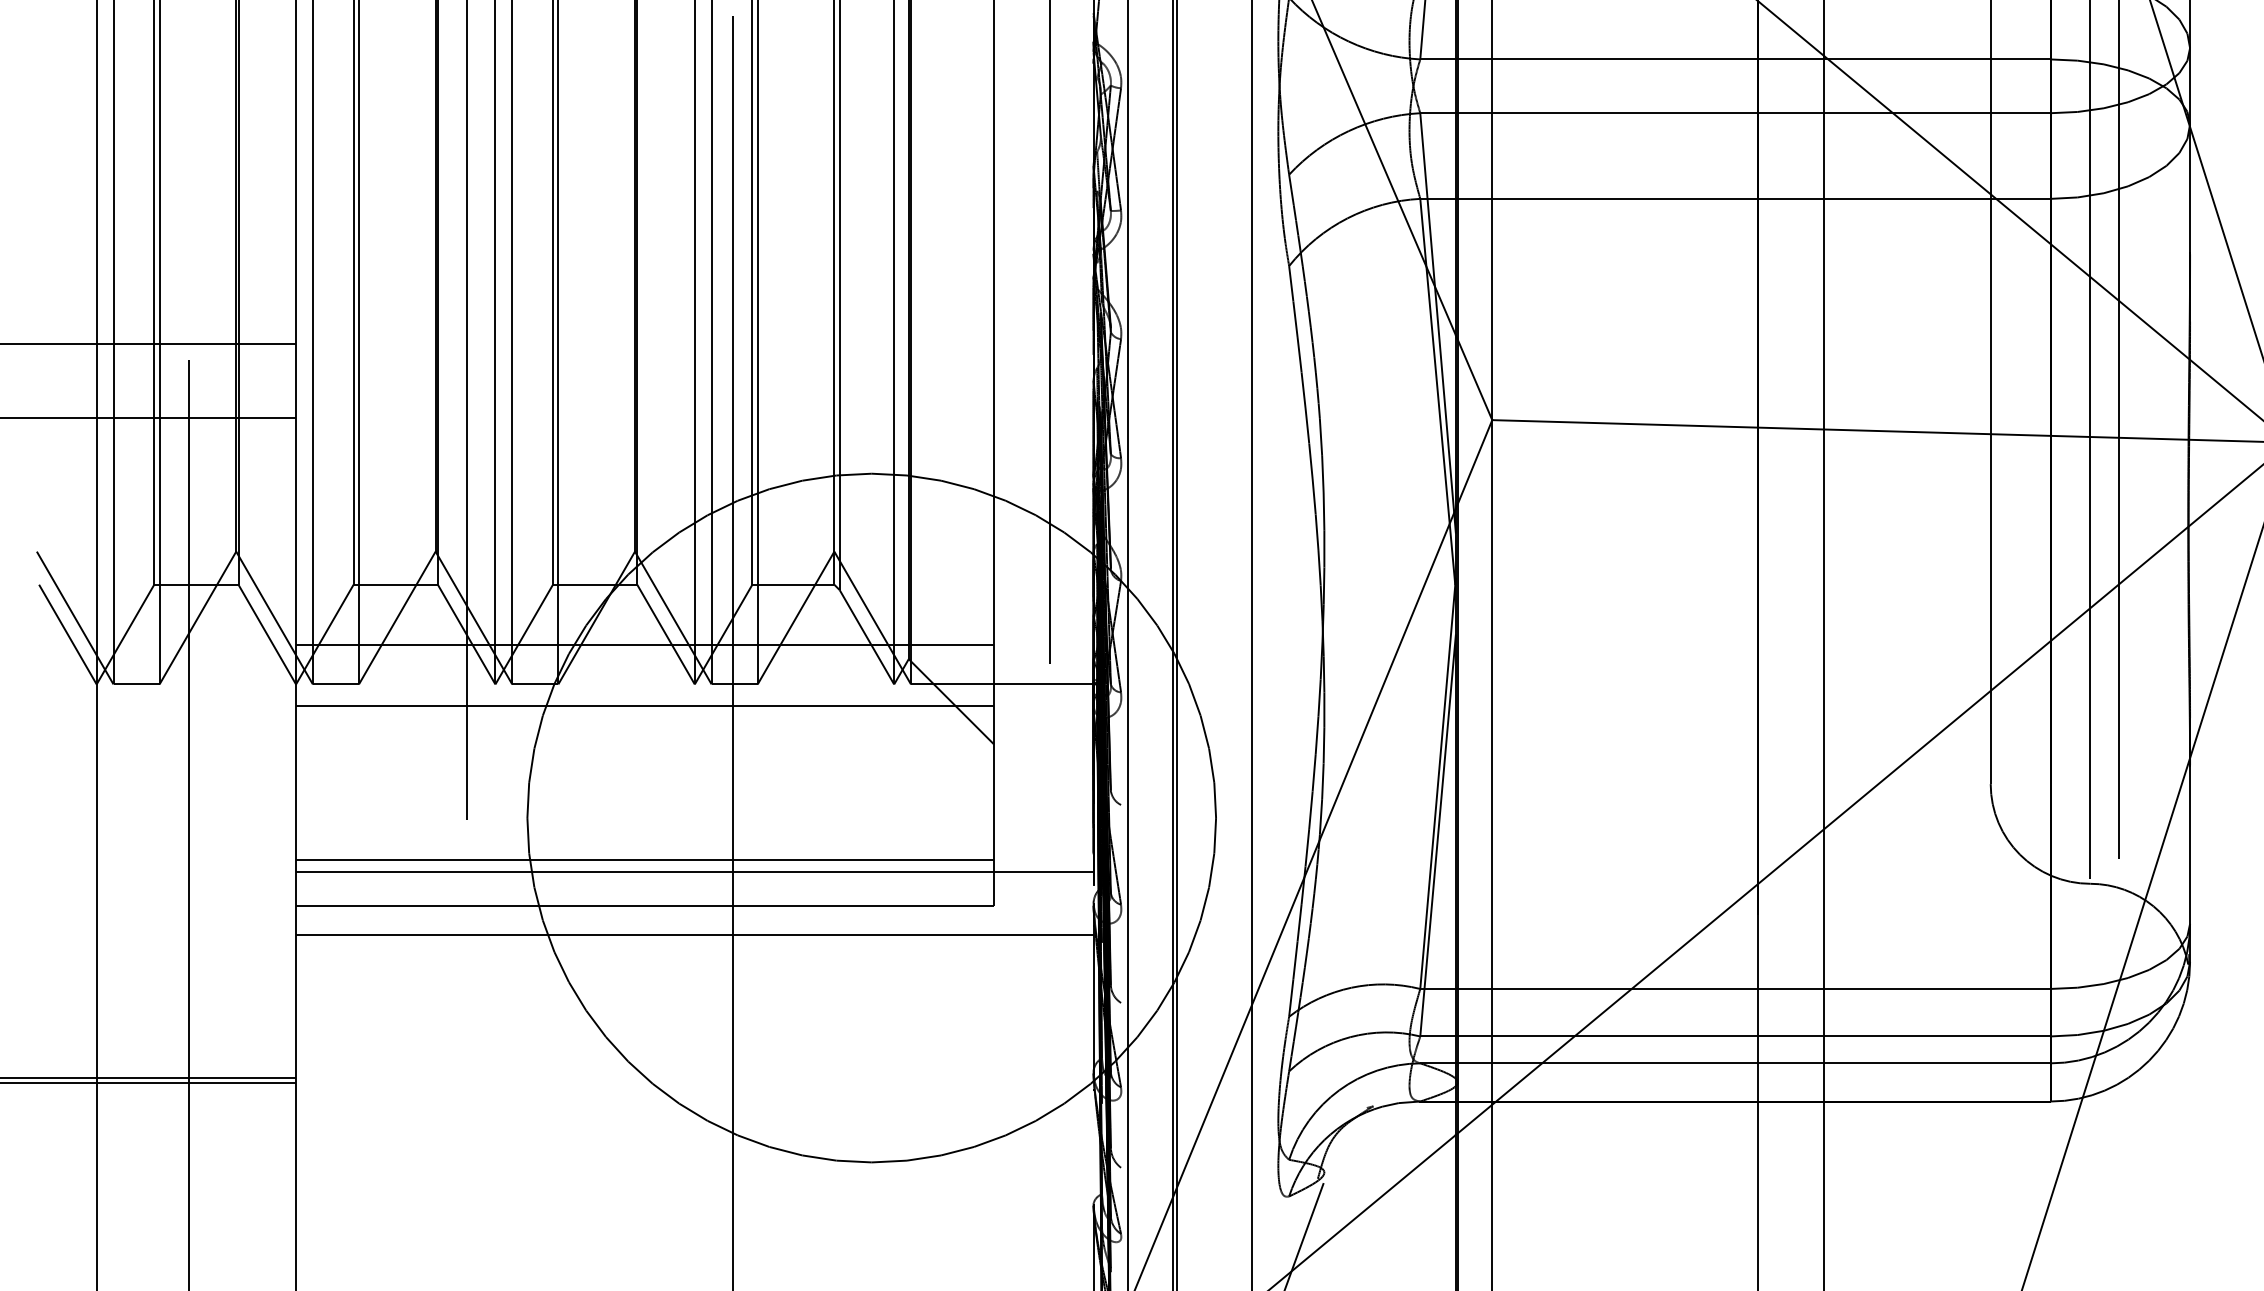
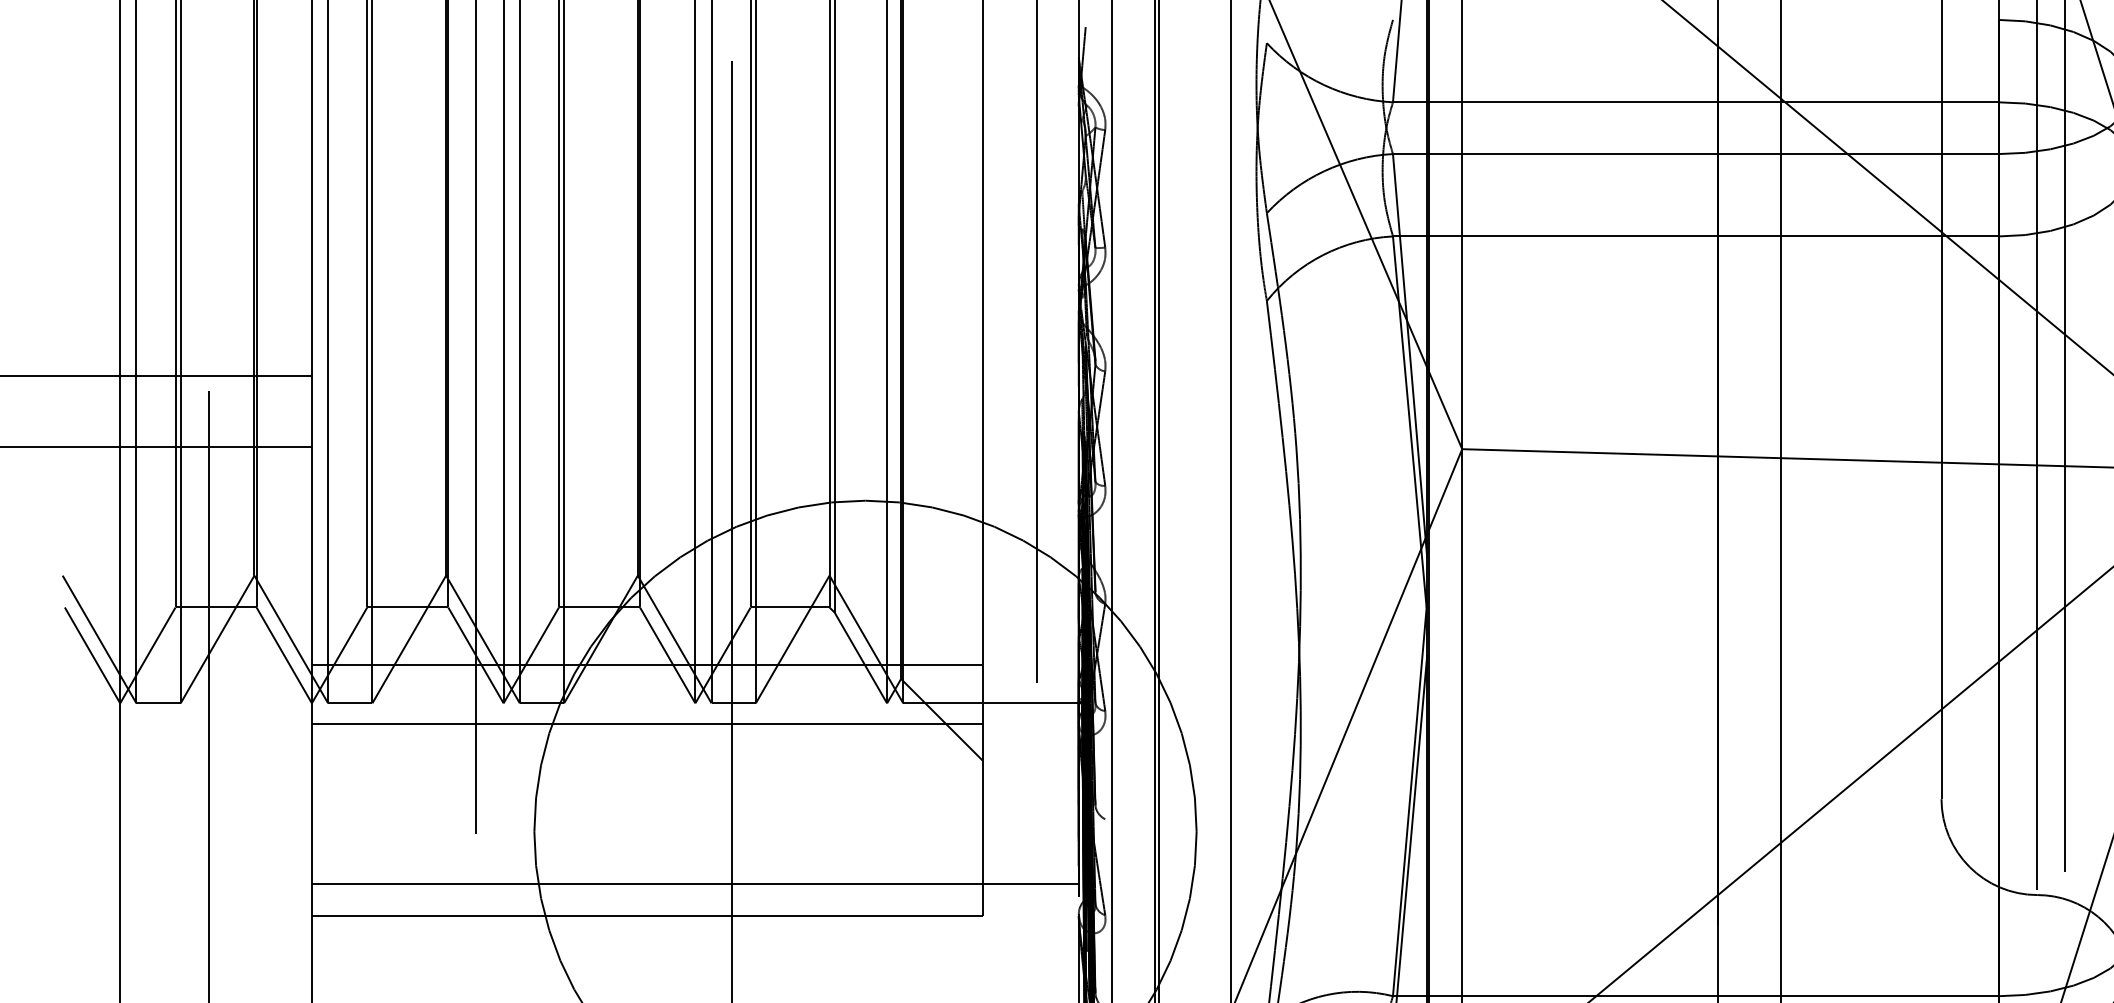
line: (644, 860) -> (646, 872), removed
line: (694, 934) -> (695, 943), removed

